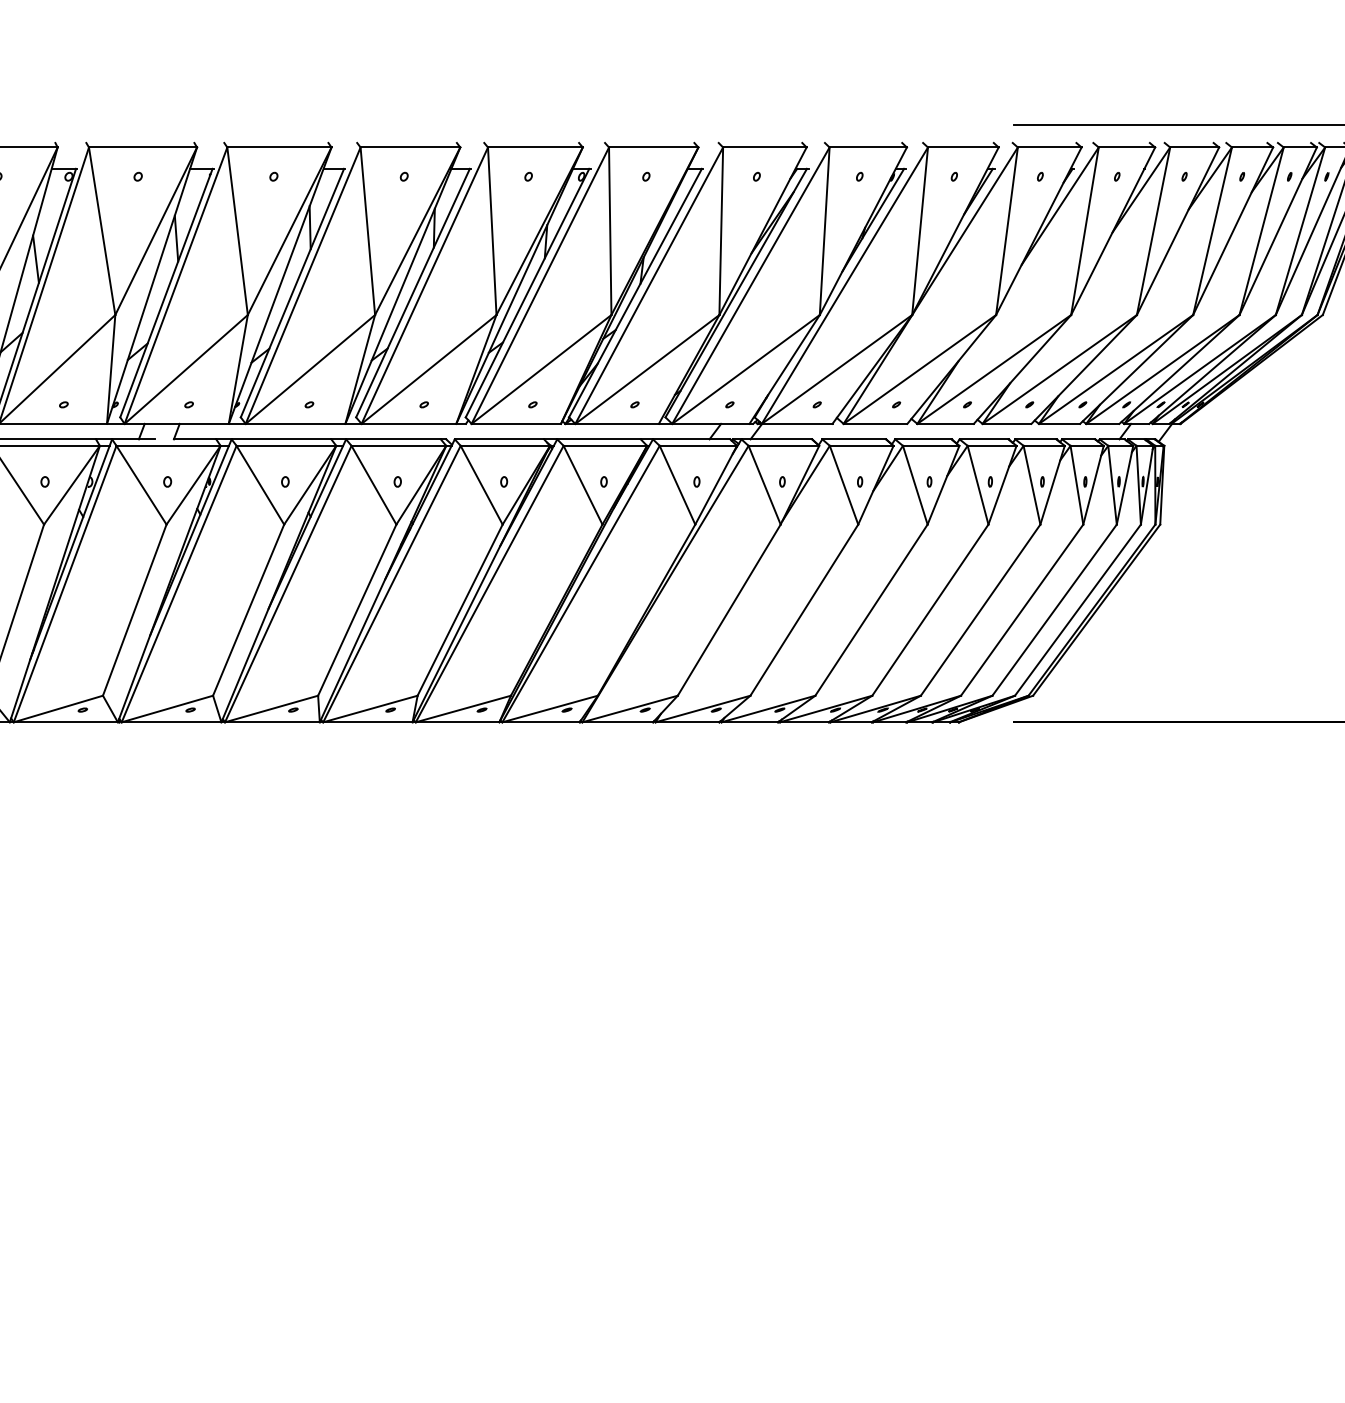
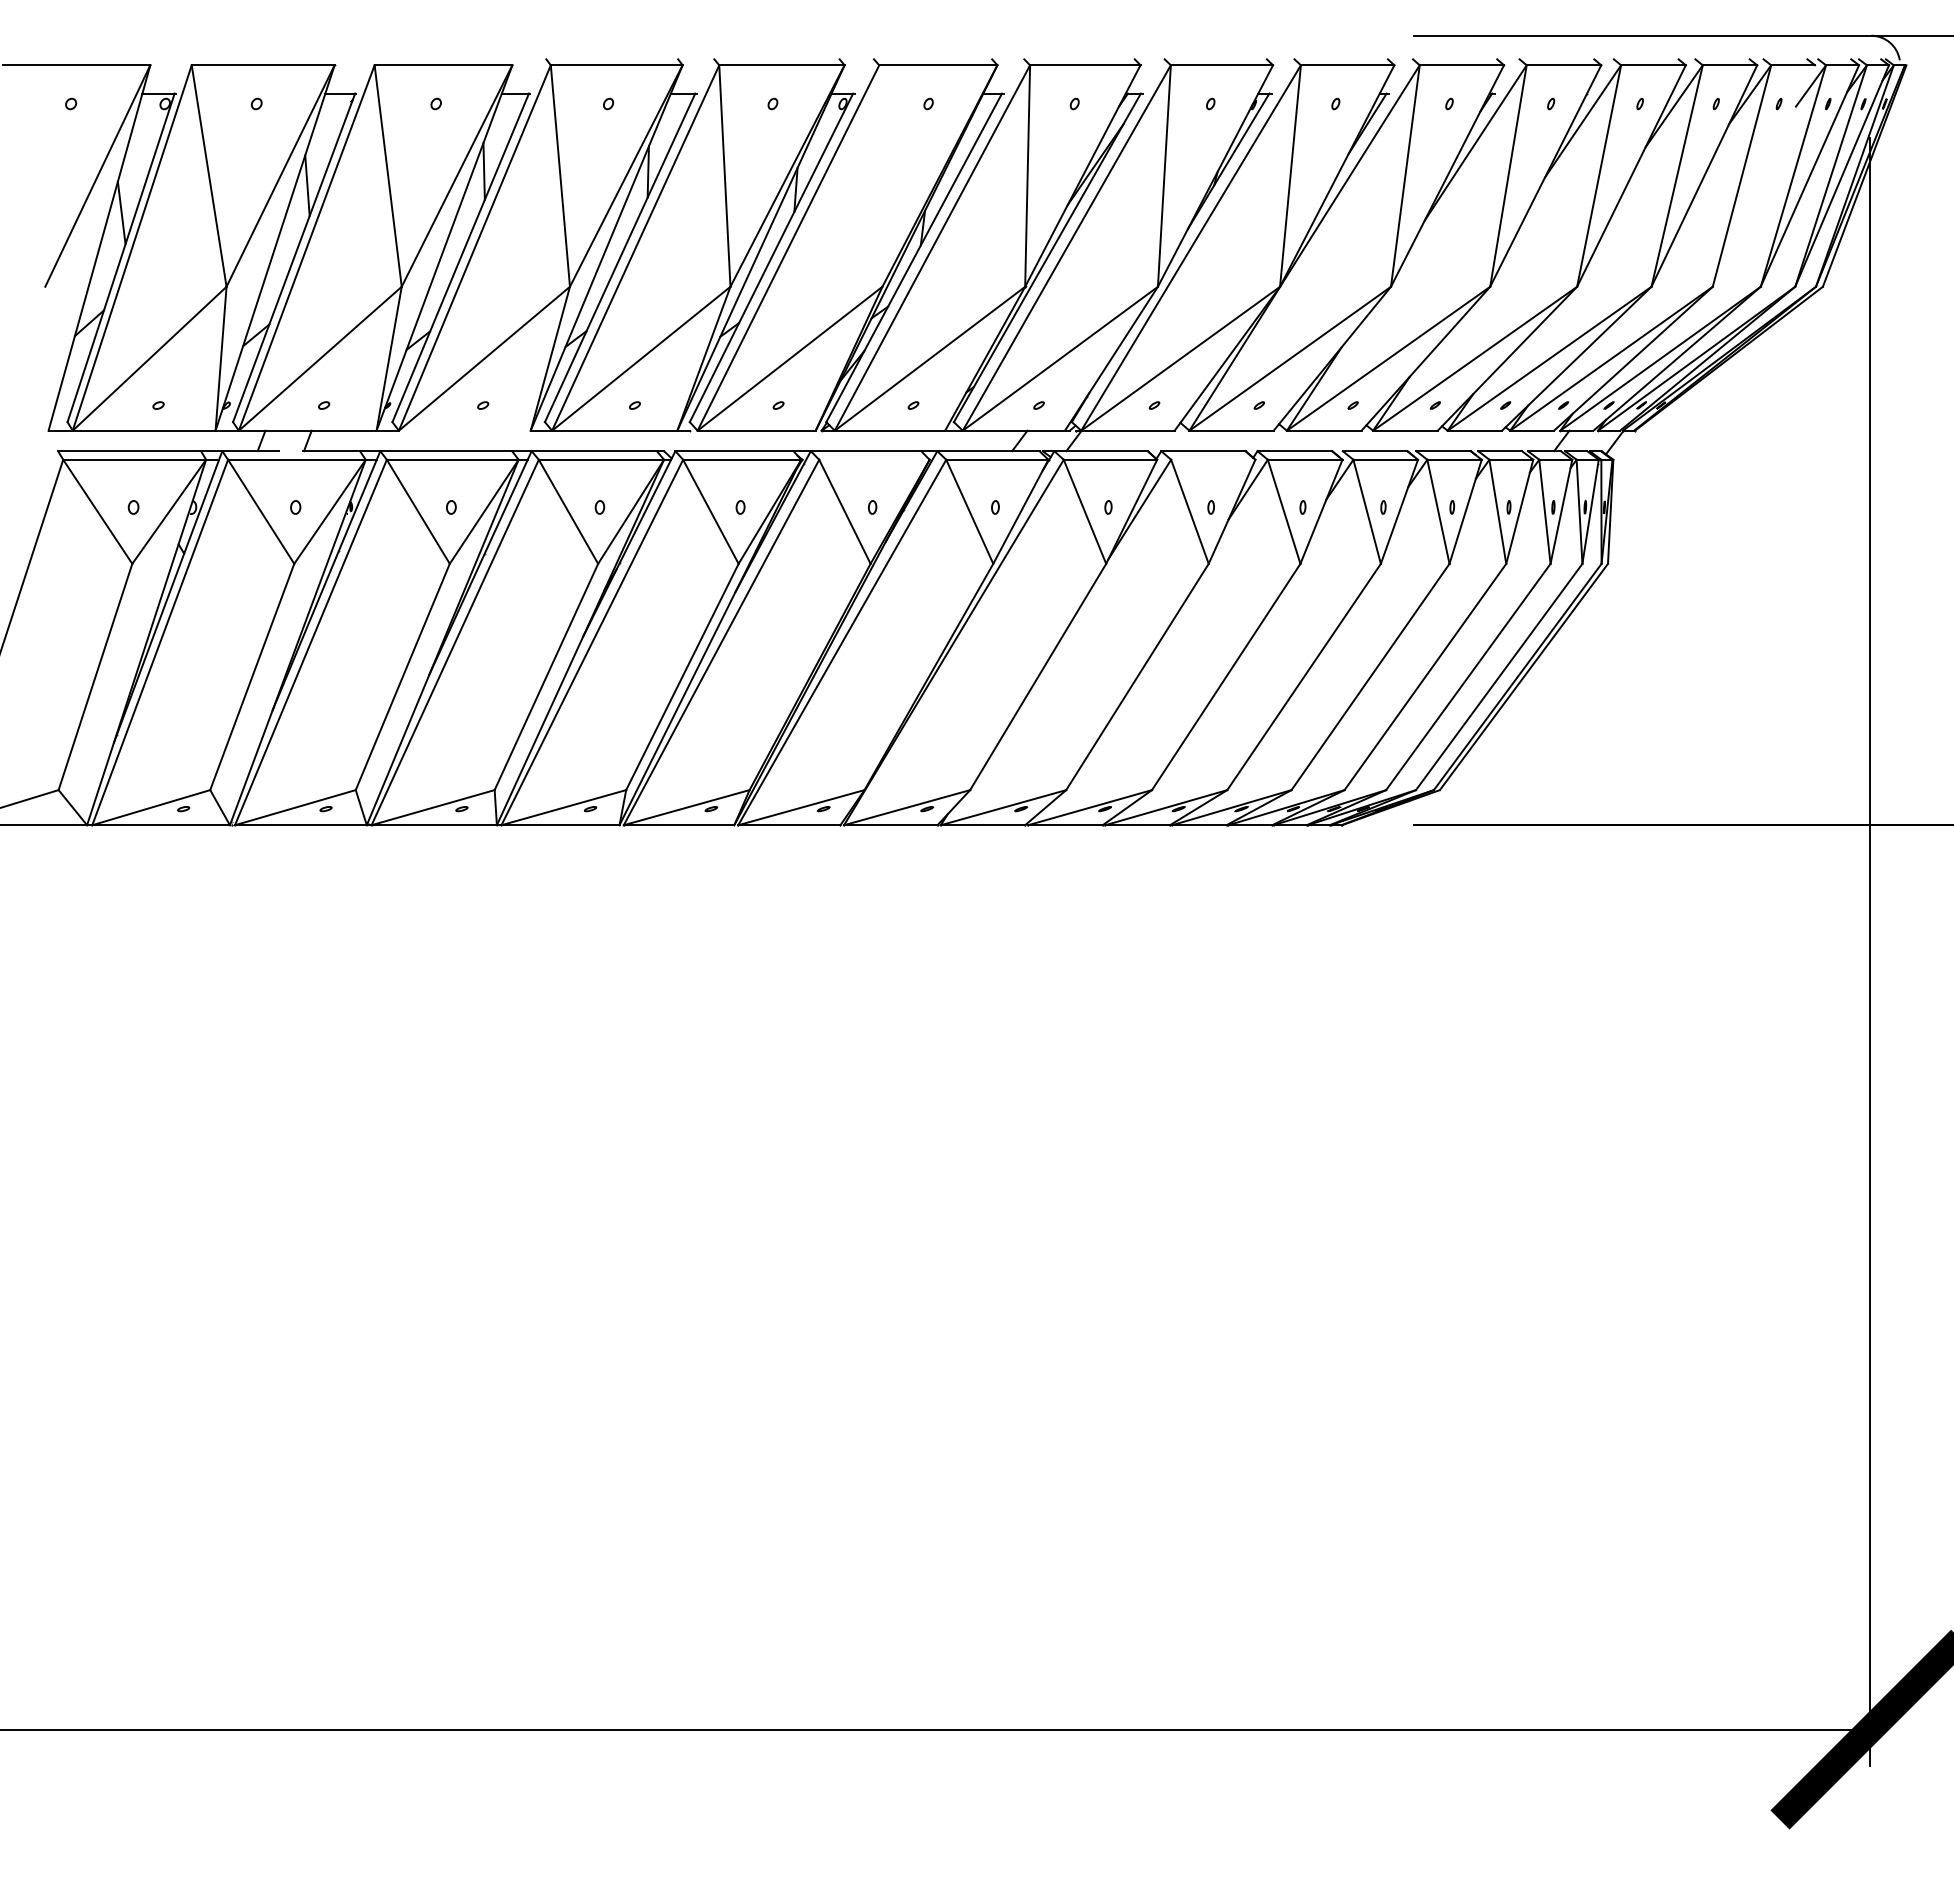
line: (609, 230) -> (880, 175), removed
line: (1277, 230) -> (1763, 175), removed
line: (295, 423) -> (464, 430), removed
line: (605, 445) -> (874, 459), removed
line: (861, 445) -> (1213, 459), removed

